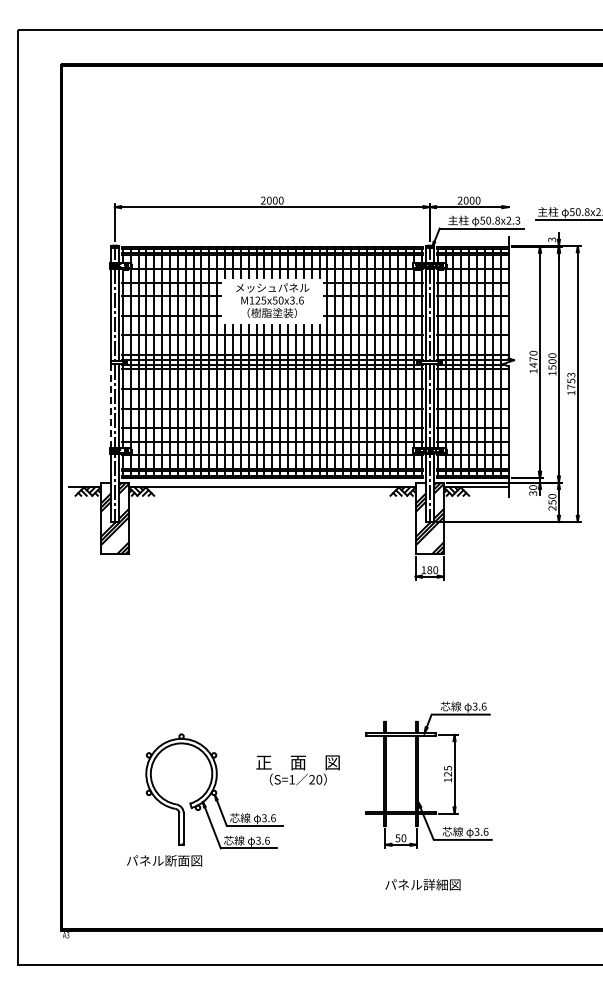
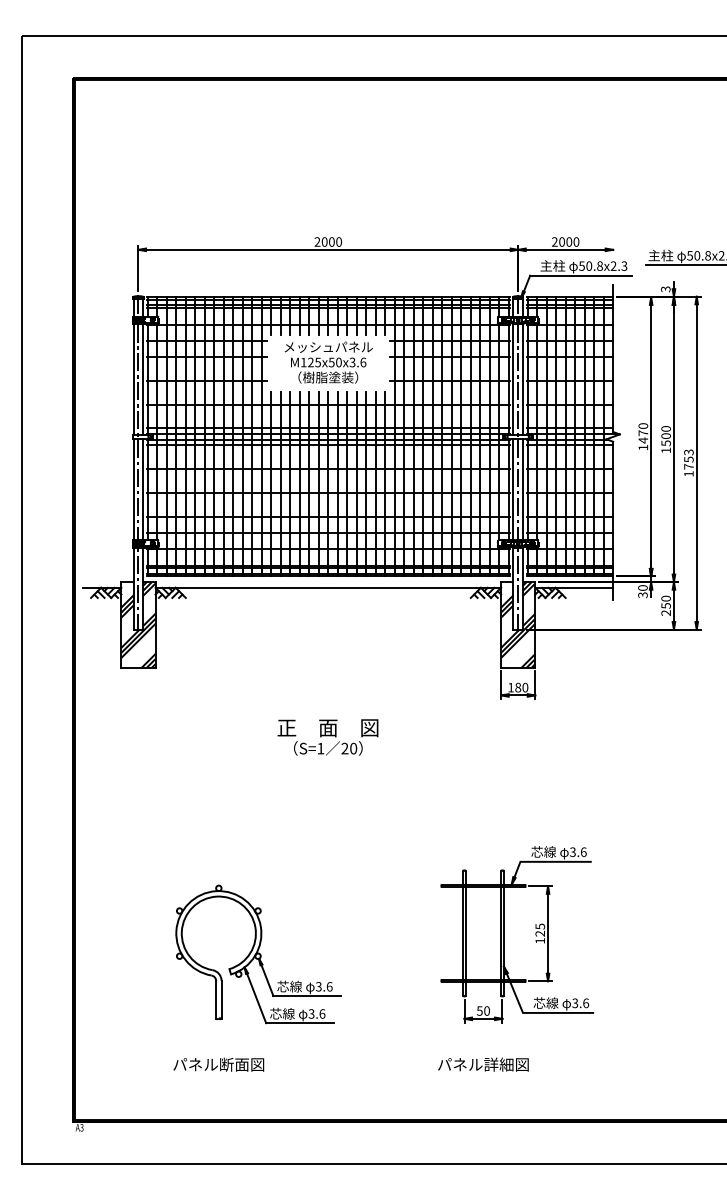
line: (110, 406) -> (133, 490), dashed -> solid
text: (297, 770) -> (327, 737), moved
text: (164, 860) -> (218, 1064), moved
text: (422, 884) -> (482, 1064), moved

